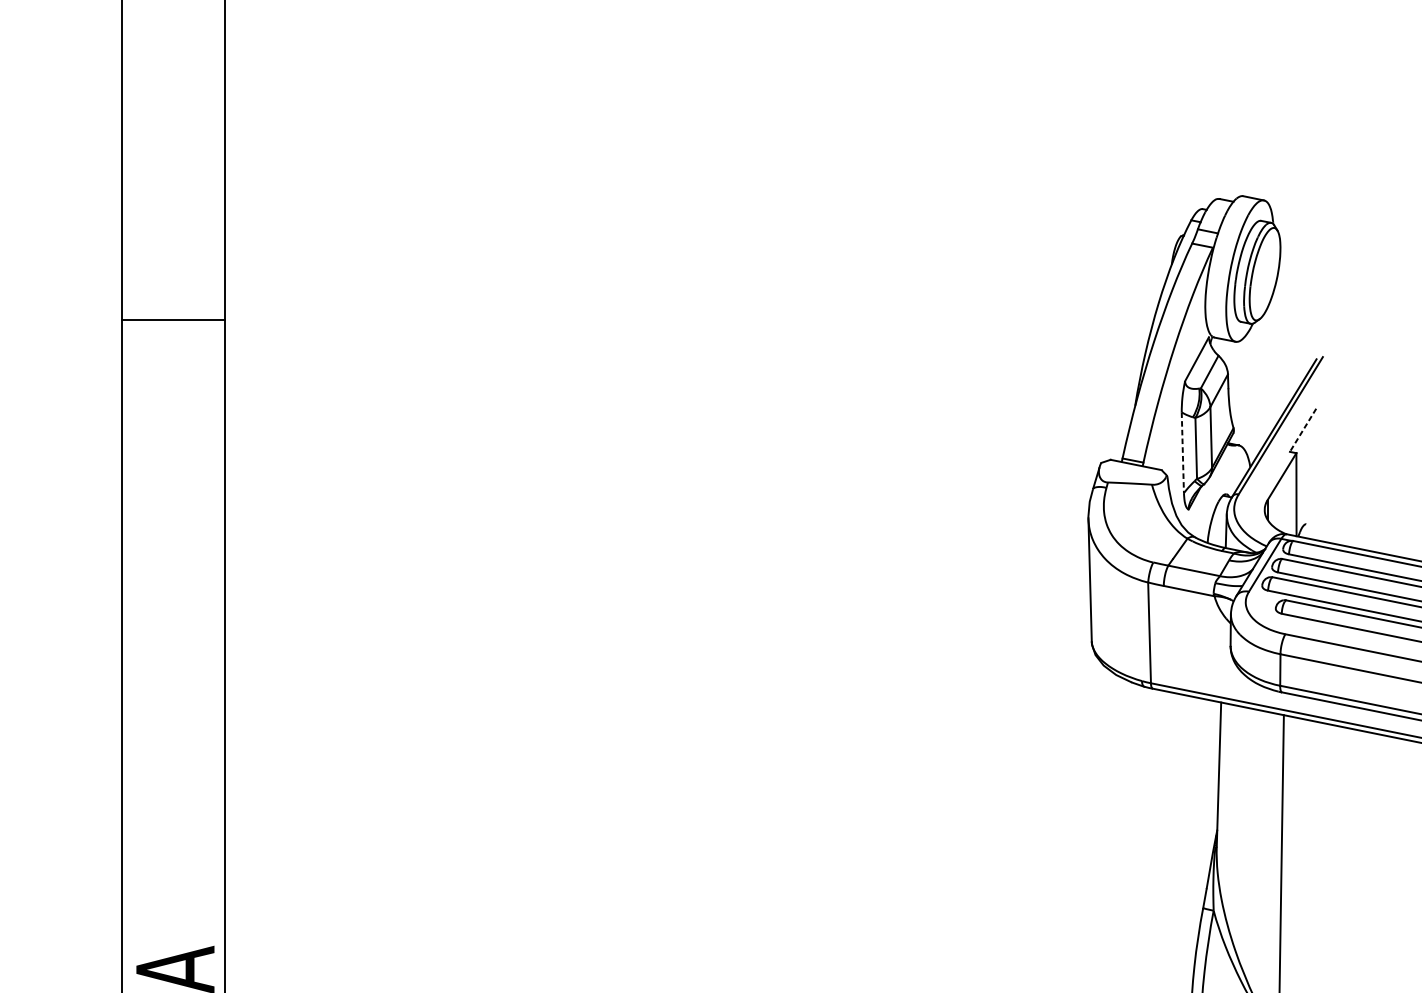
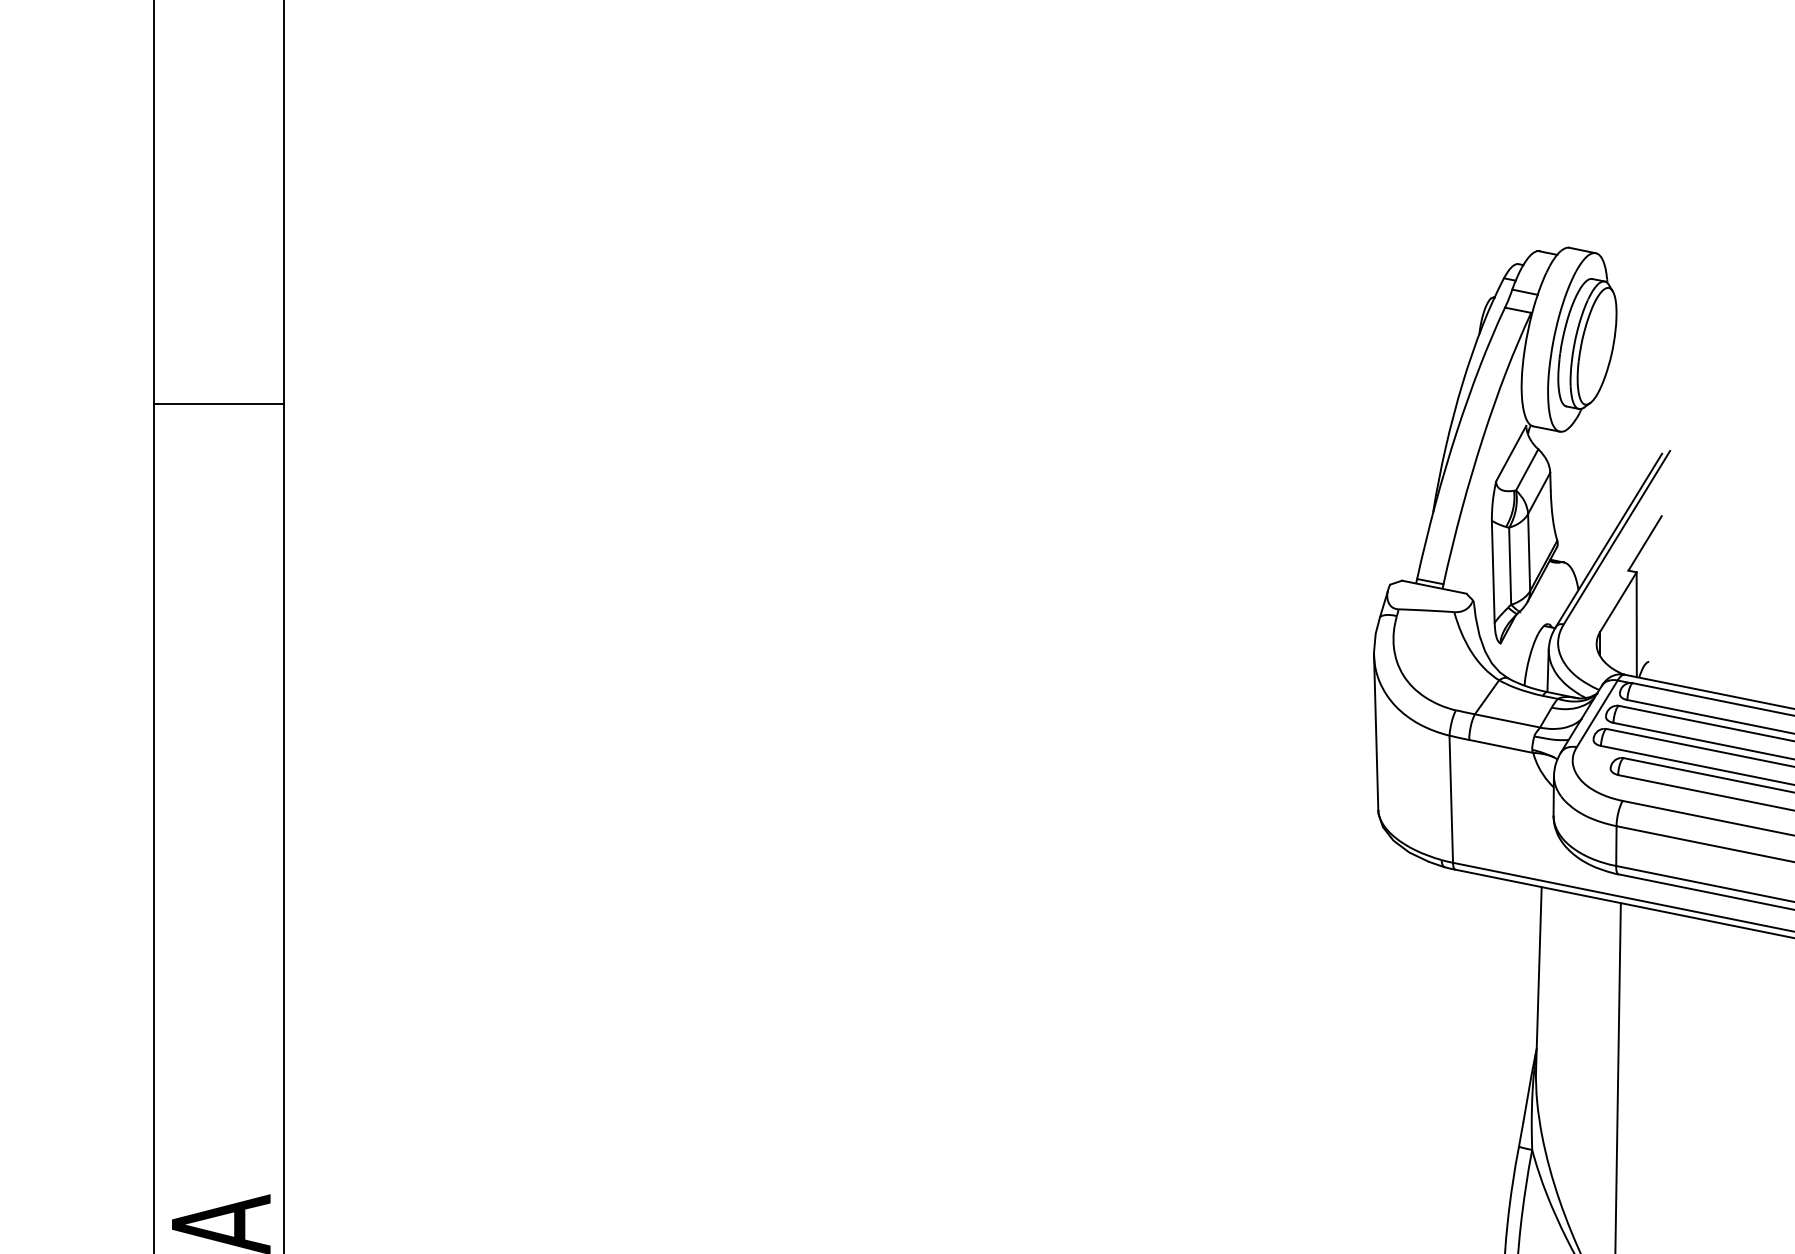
line: (1303, 430) -> (1645, 543), dashed -> solid
line: (1183, 452) -> (1493, 571), dashed -> solid

